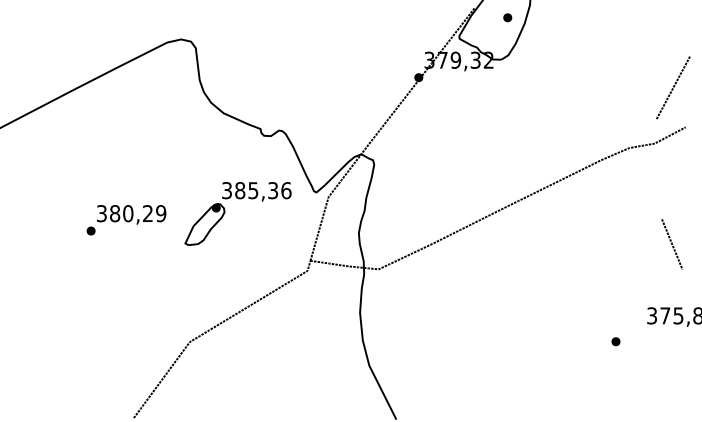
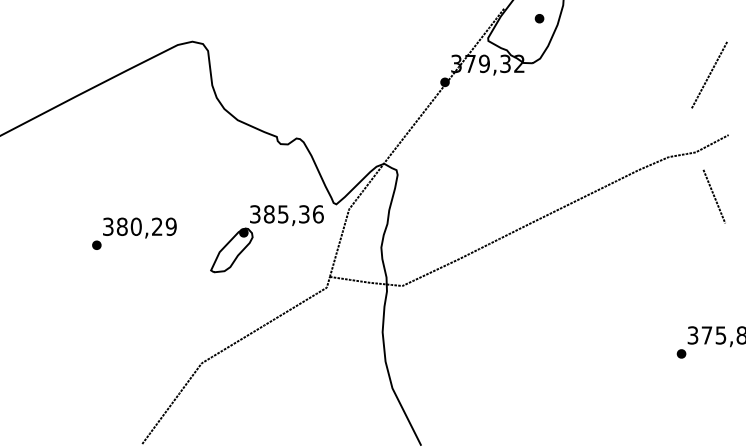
curve: (673, 87) -> (709, 74), moved
part: (225, 213) -> (253, 238), moved
curve: (671, 244) -> (713, 196), moved
part: (615, 341) -> (681, 353), moved

